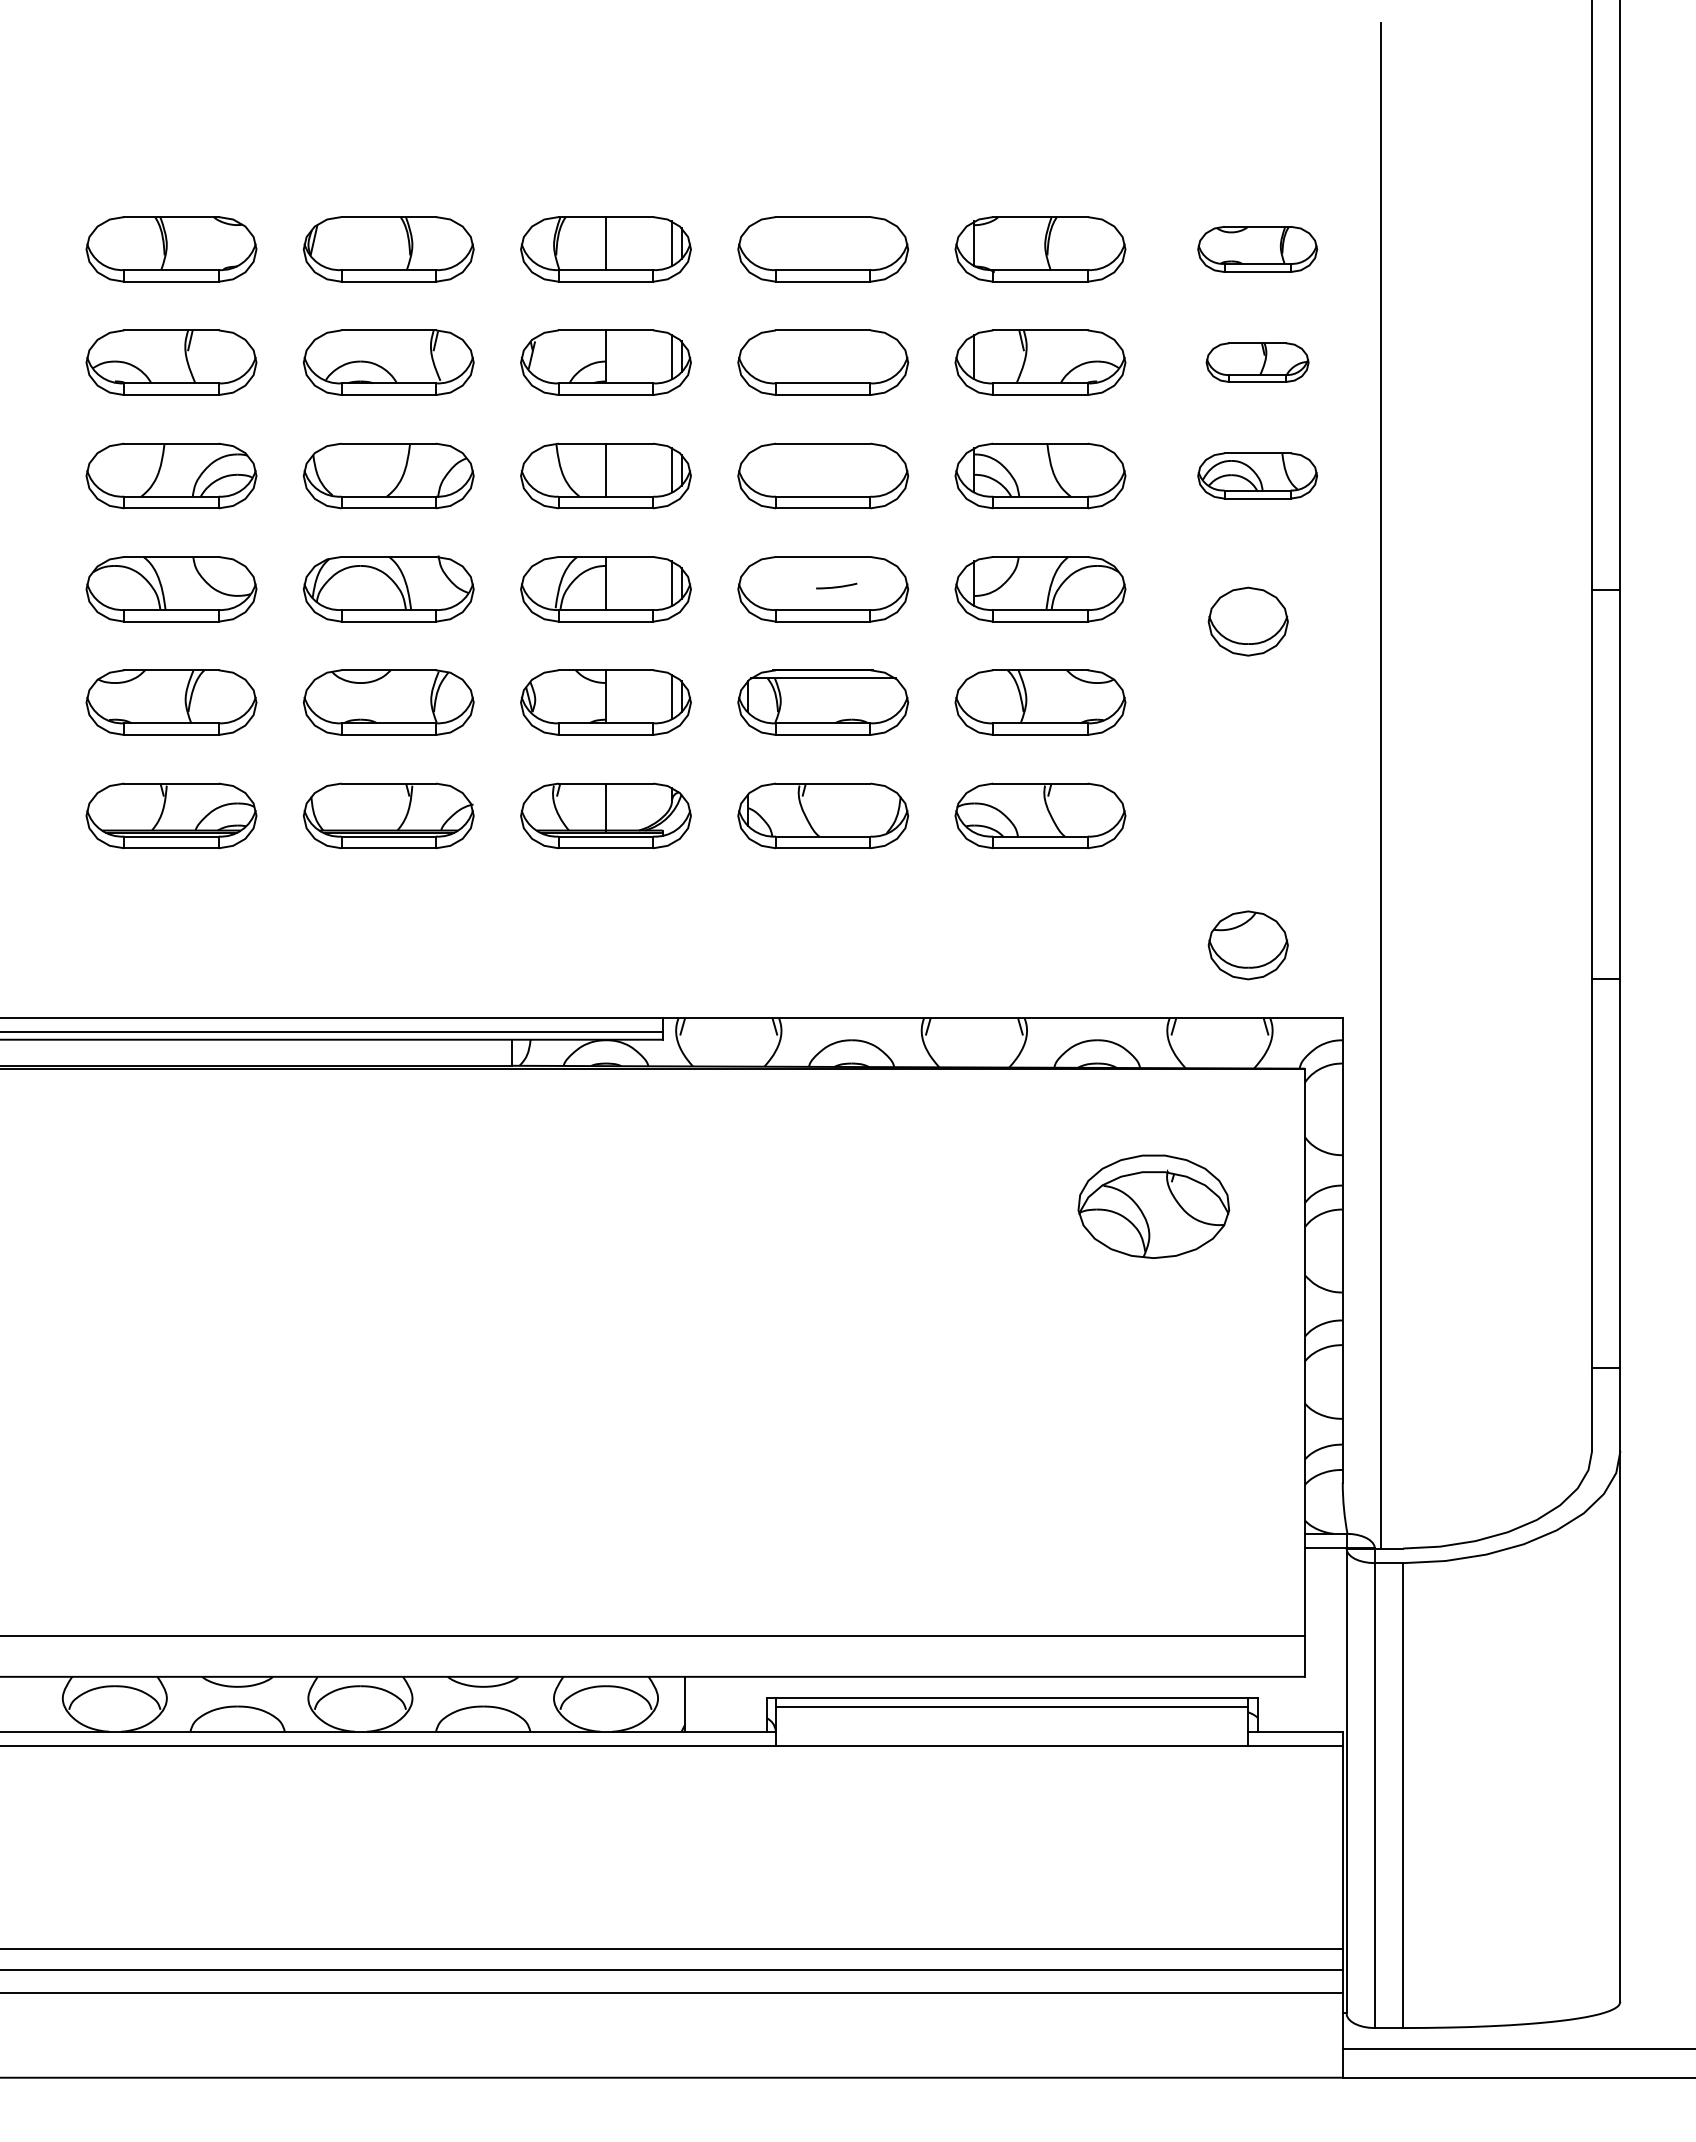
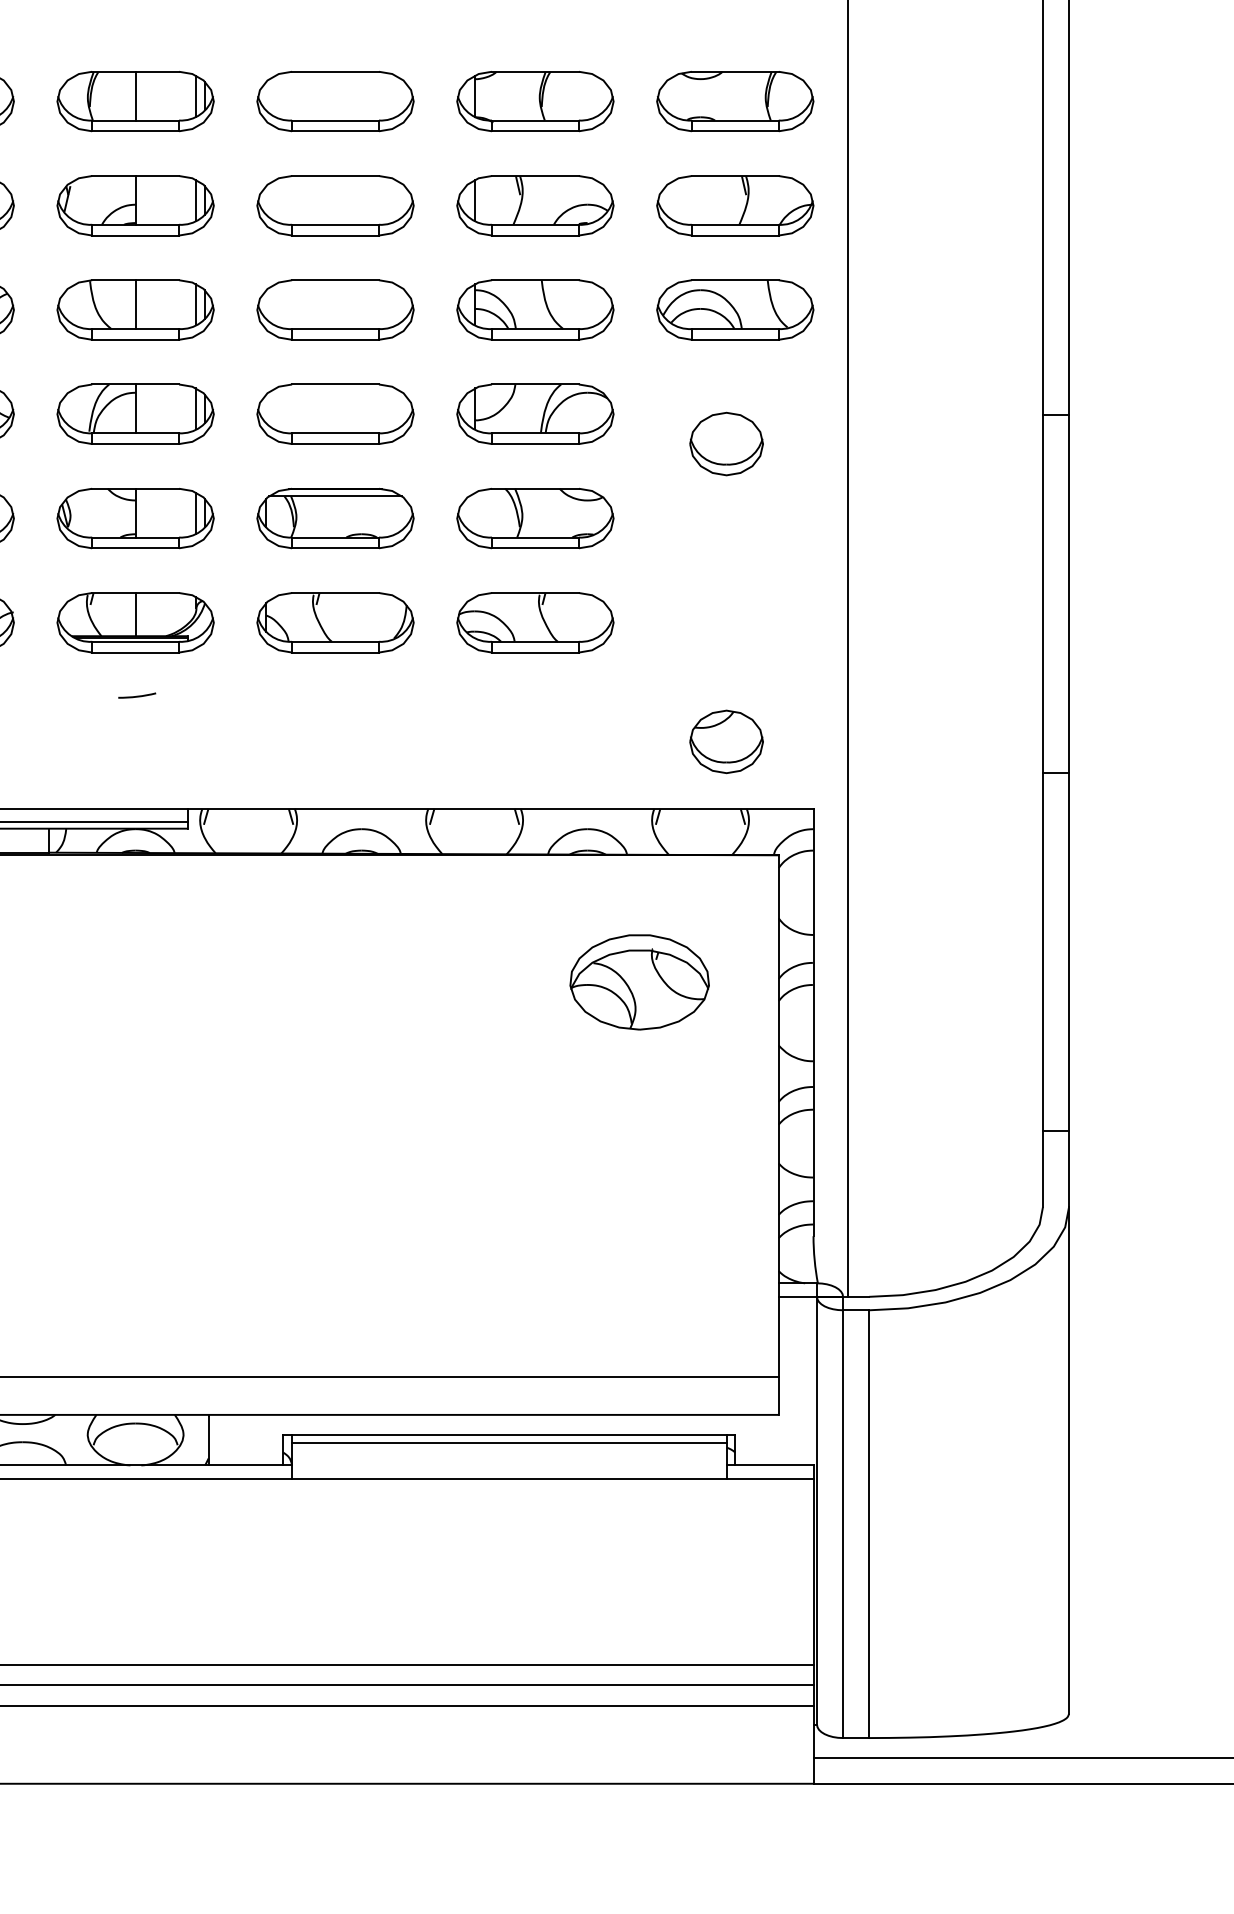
part: (1257, 249) -> (735, 101), size x1.43
part: (1257, 362) -> (735, 205), size x1.67
part: (1257, 475) -> (735, 309), size x1.43
arc: (836, 586) -> (137, 695), moved

